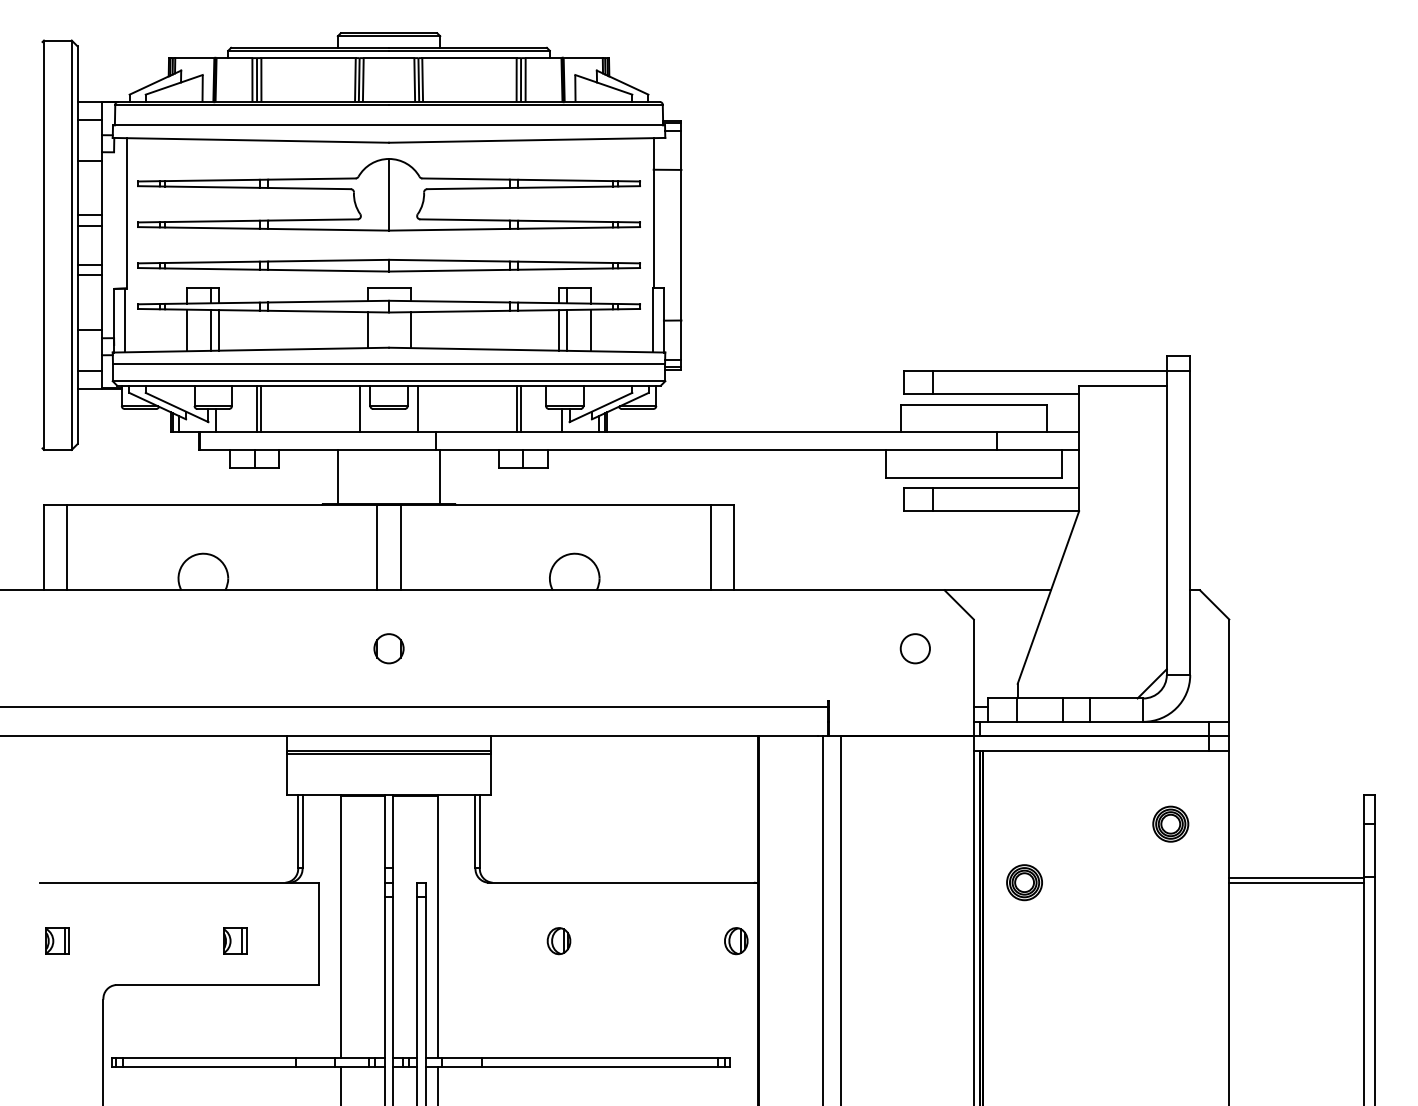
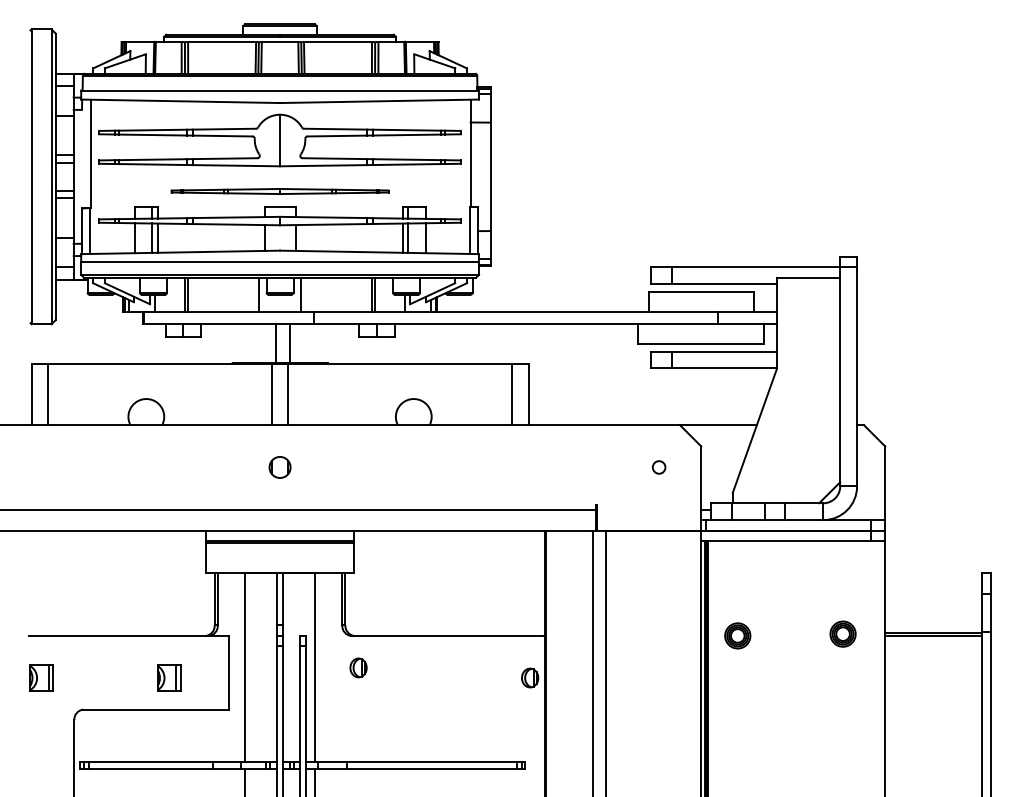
part: (388, 265) -> (279, 191), size x0.6
line: (337, 476) -> (275, 343), moved
line: (440, 476) -> (289, 343), moved
circle: (914, 648) -> (658, 467), size x0.6
part: (1170, 823) -> (842, 633), moved
part: (57, 940) -> (41, 677), size x1.4
part: (235, 940) -> (169, 677), size x1.4
part: (558, 941) -> (358, 668), moved

